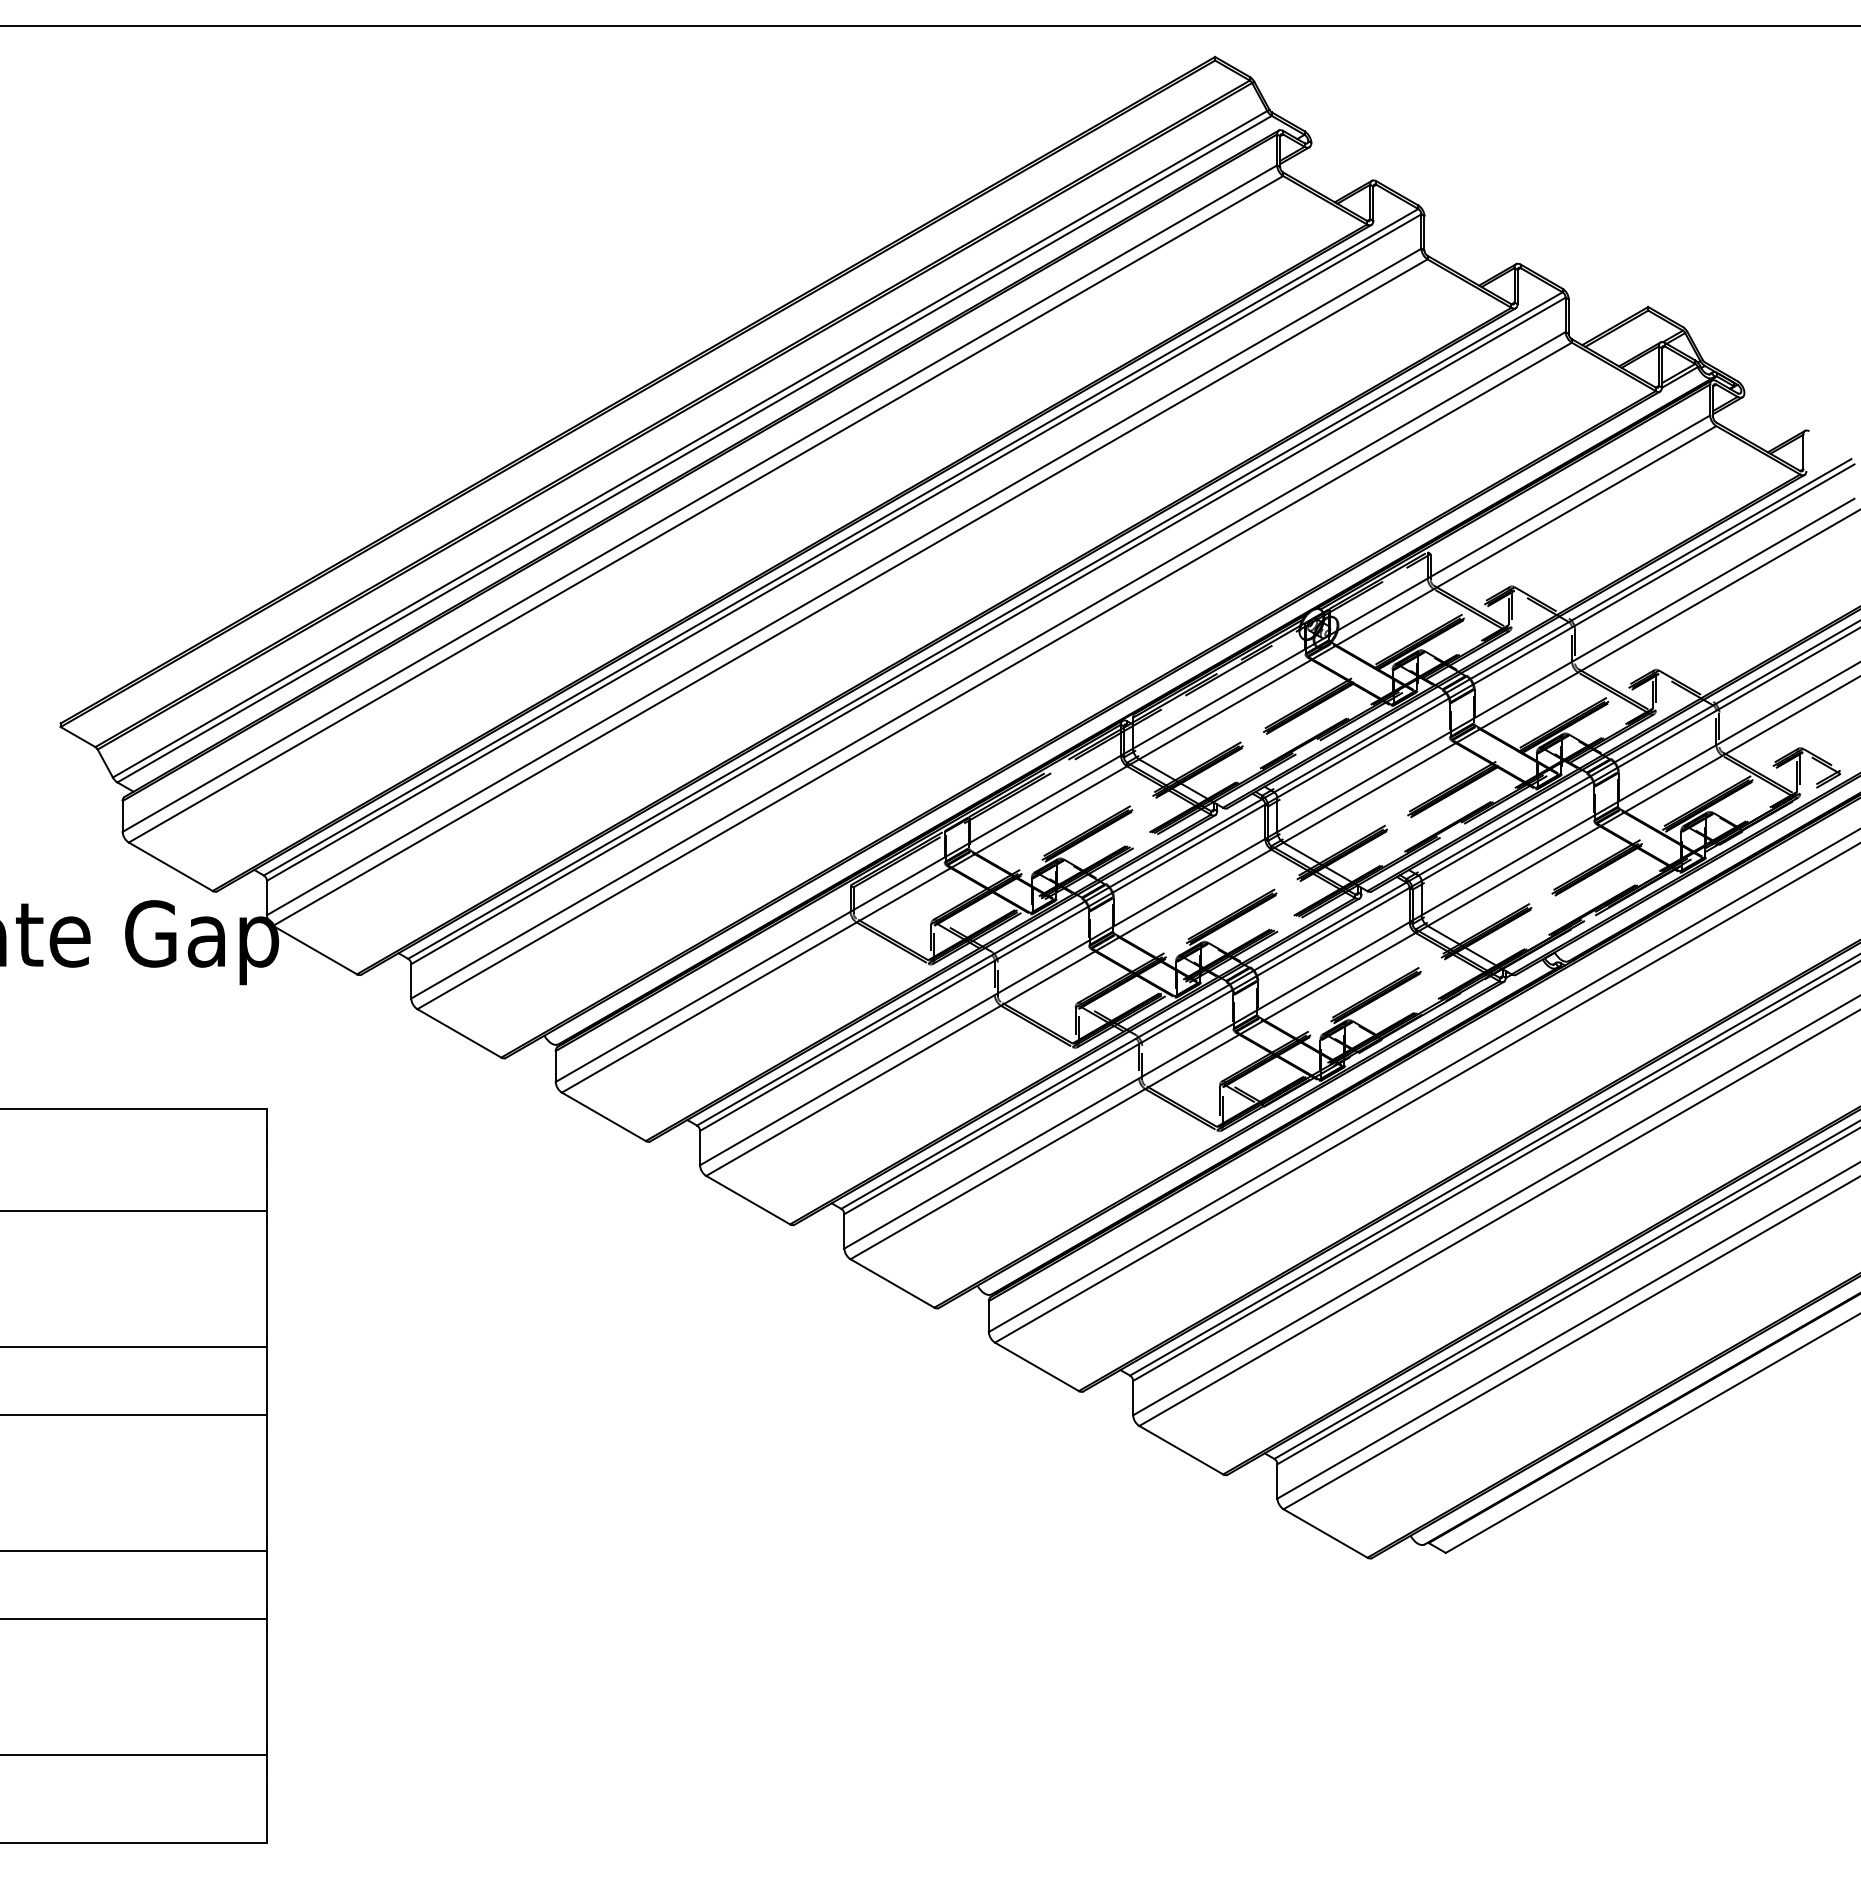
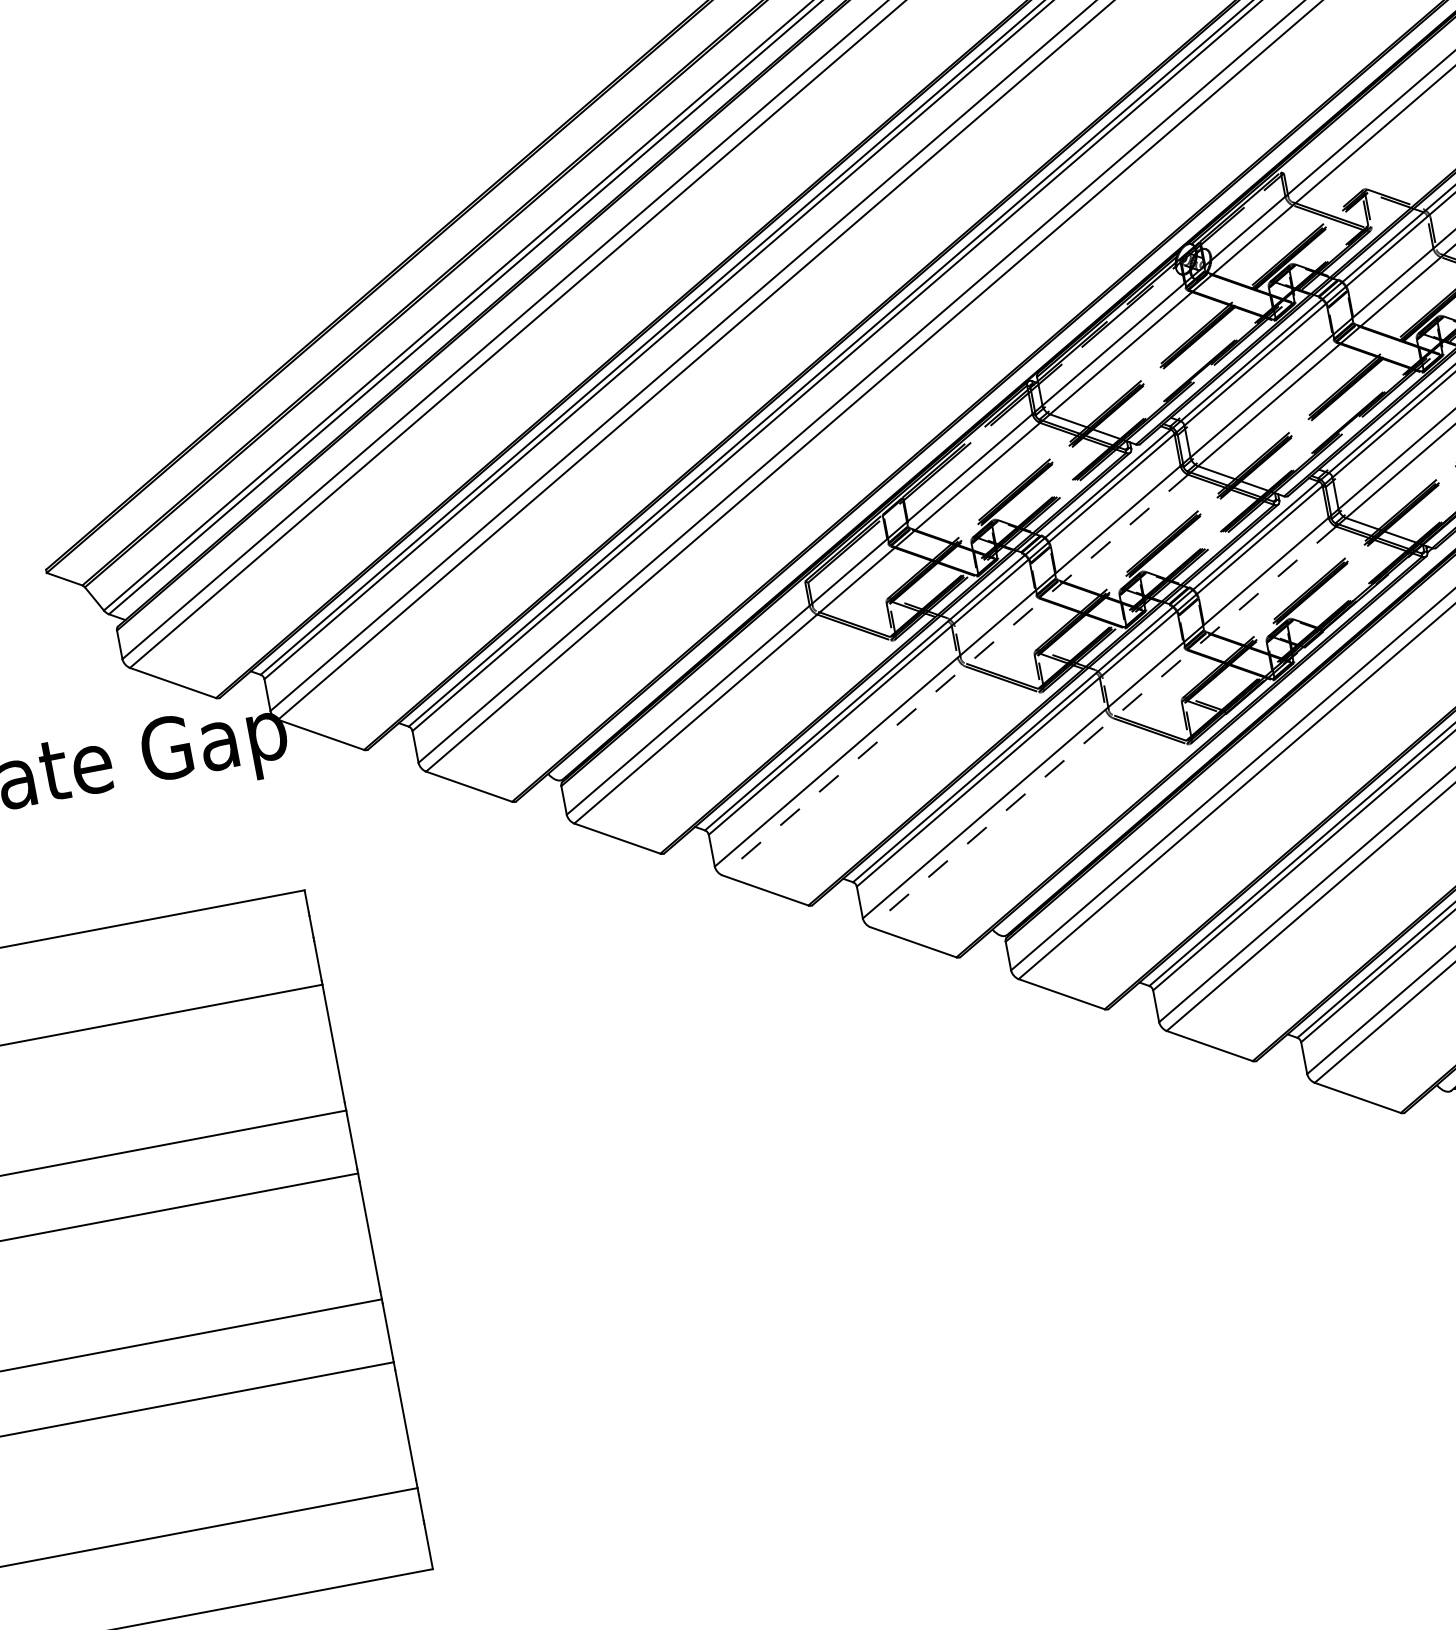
line: (988, 1013) -> (955, 675), solid -> dashed
line: (1132, 1096) -> (1102, 727), solid -> dashed

